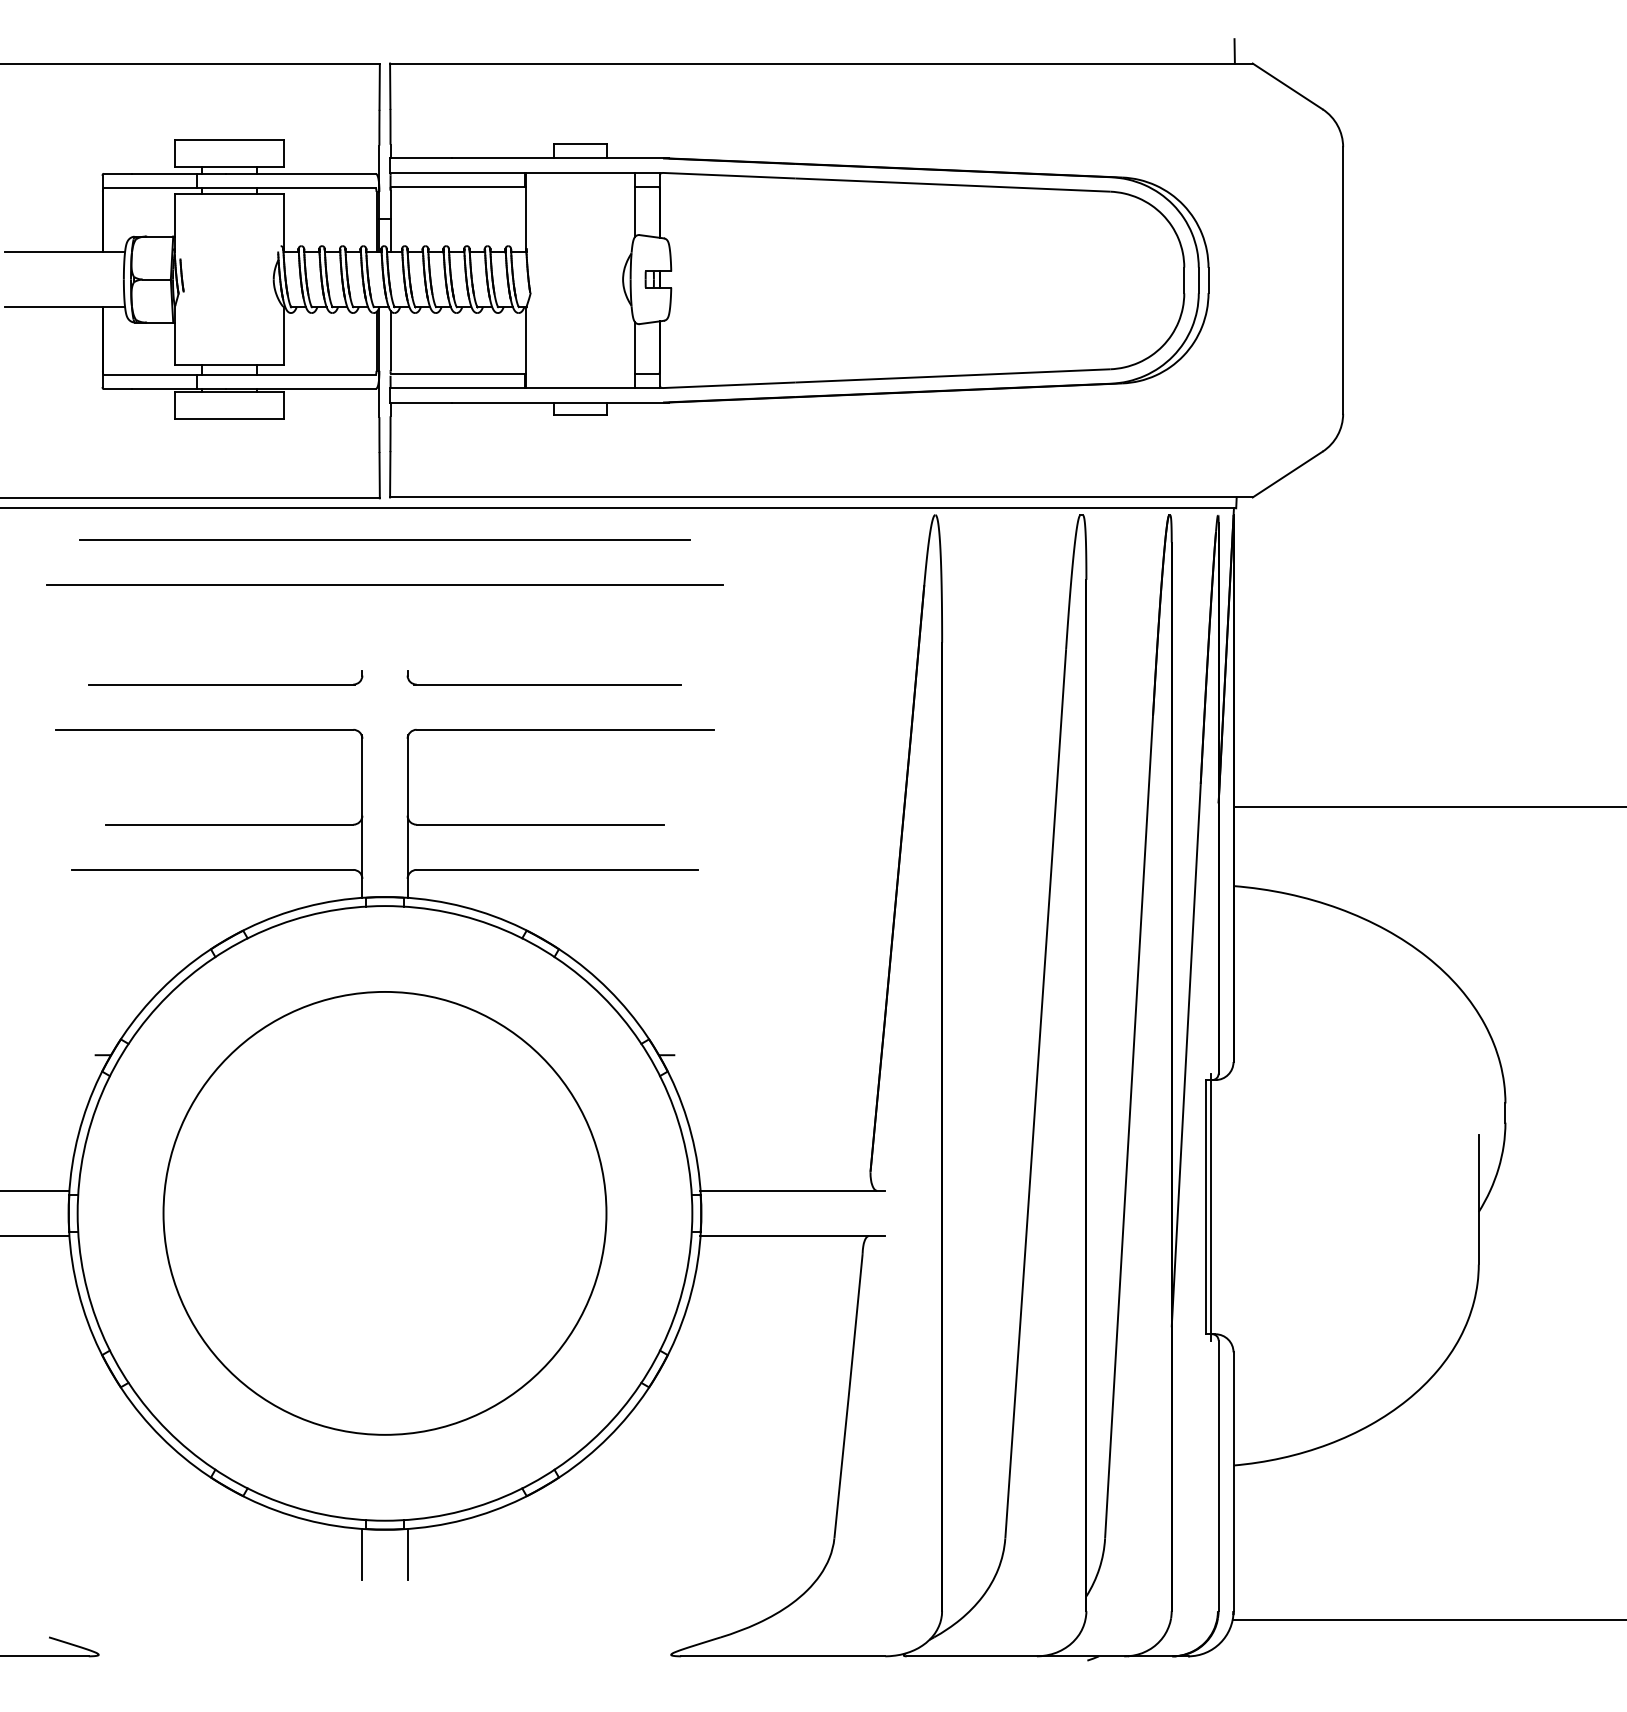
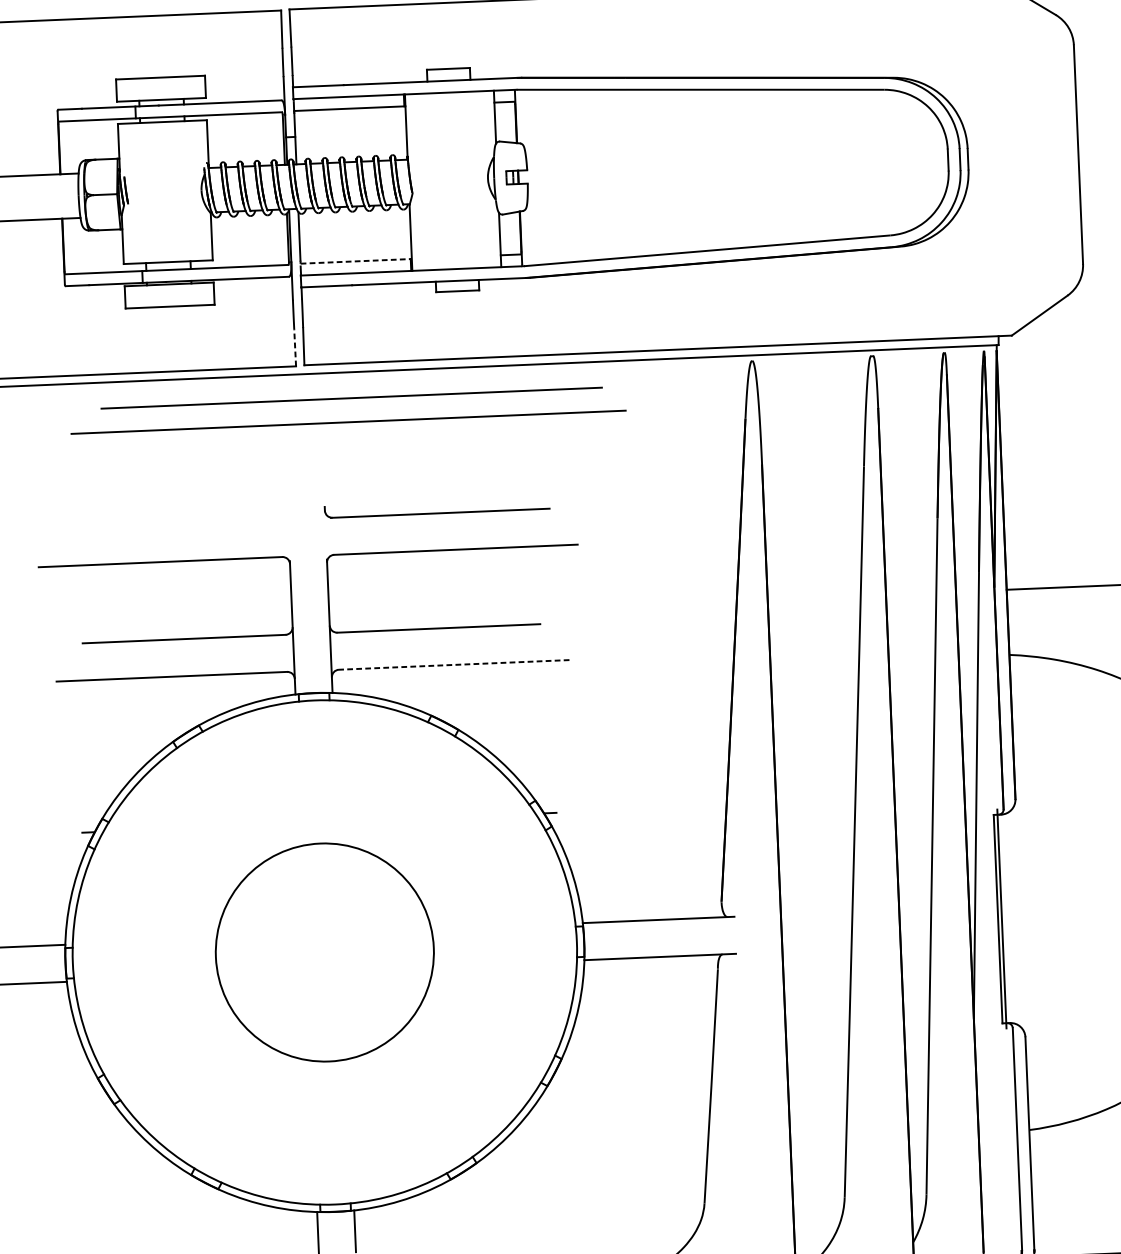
line: (458, 373) -> (356, 261), solid -> dashed
line: (379, 475) -> (294, 347), solid -> dashed
line: (384, 539) -> (351, 397), moved
line: (384, 584) -> (348, 421), moved
part: (225, 684) -> (175, 524), removed
line: (557, 869) -> (454, 664), solid -> dashed
circle: (384, 1213) -> (324, 952), size x0.6

